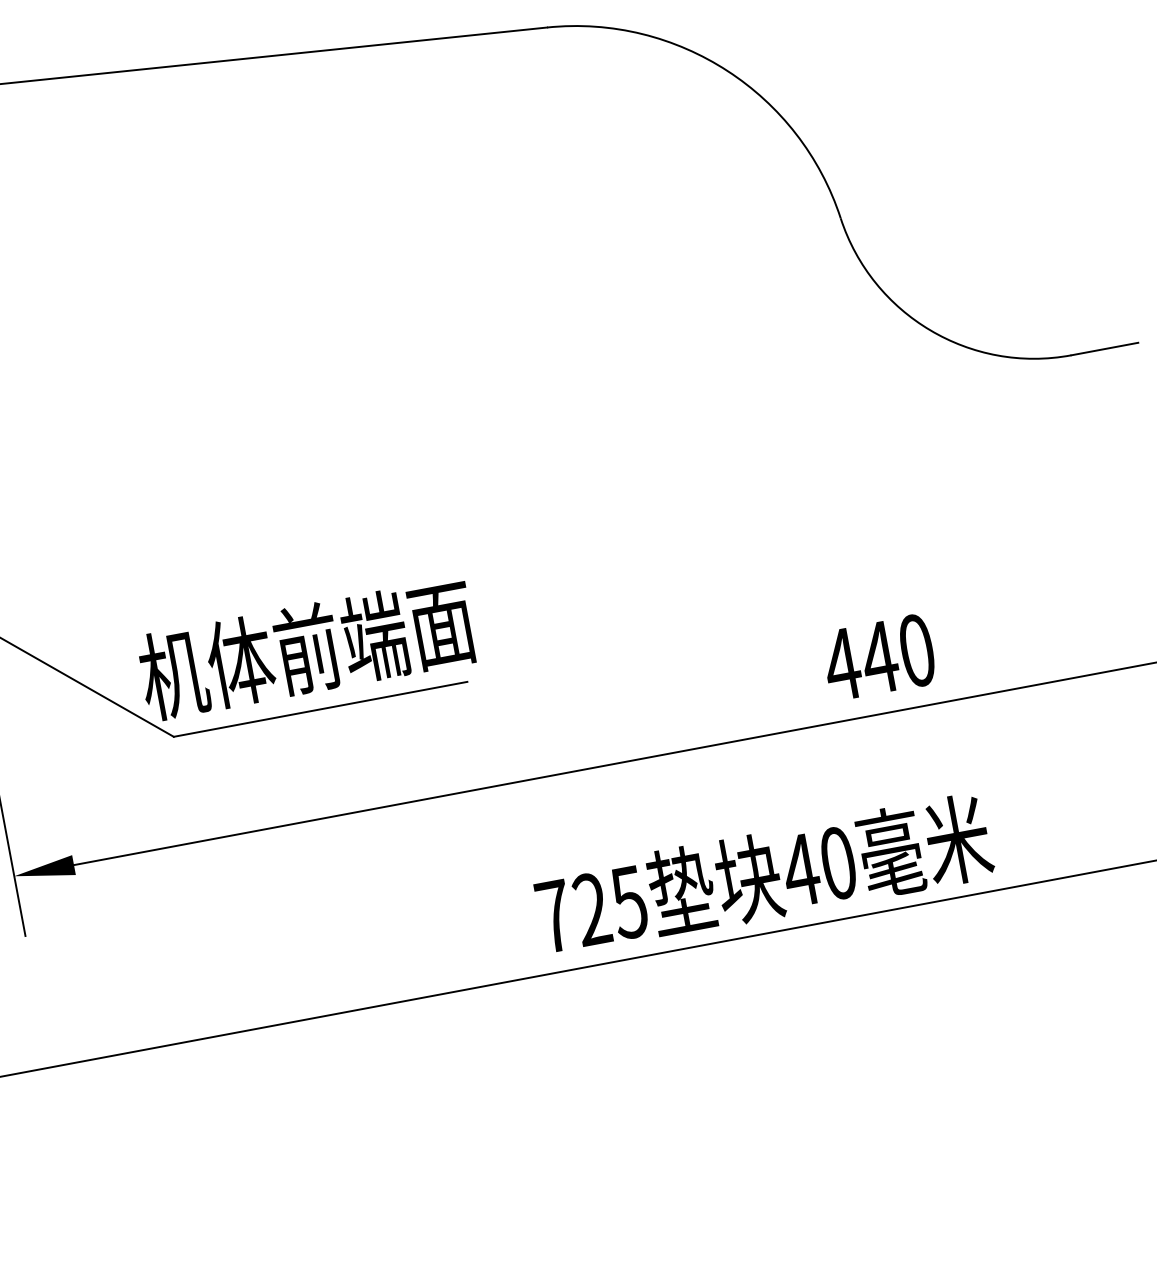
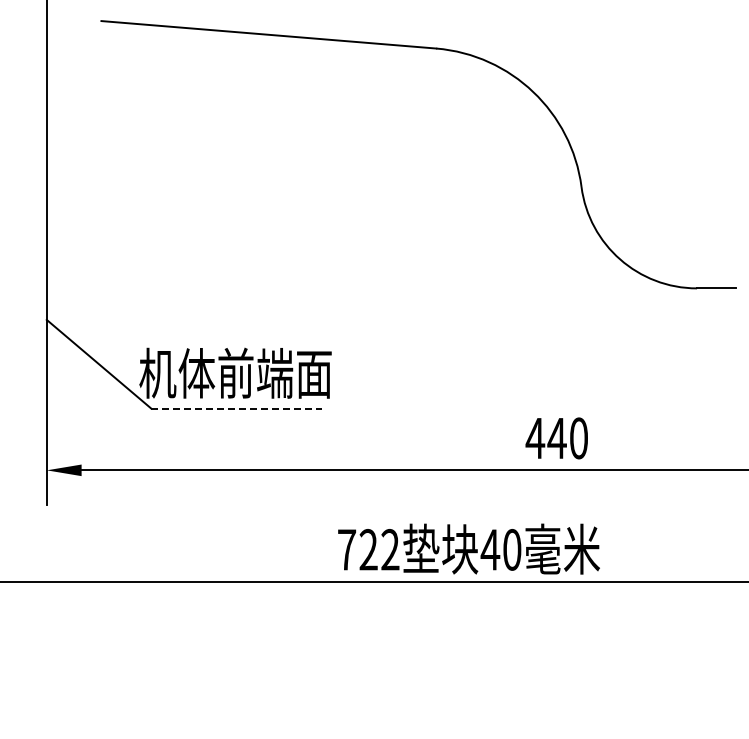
line: (319, 709) -> (236, 408), solid -> dashed
text: (629, 901) -> (390, 549), 725 -> 722

